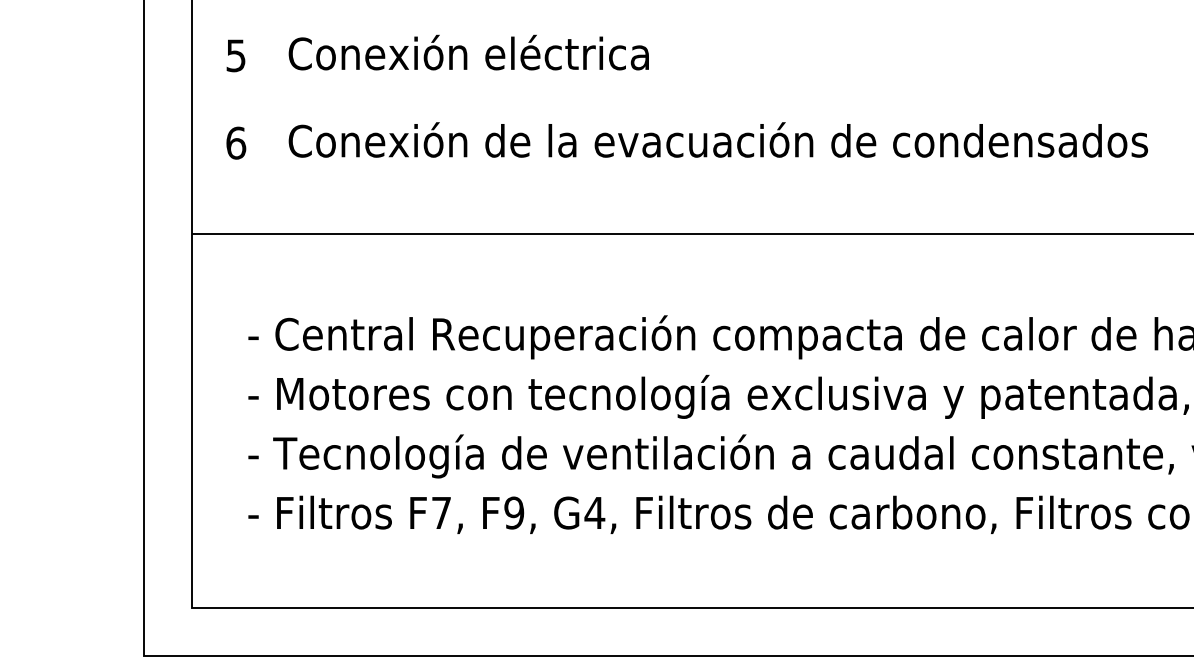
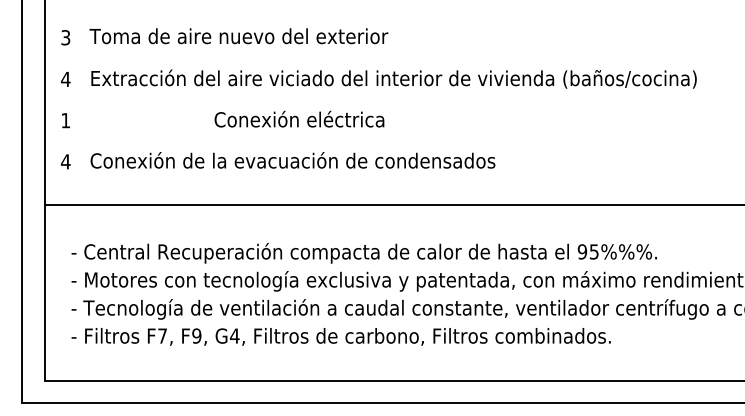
text: (468, 51) -> (299, 118), moved
text: (235, 55) -> (65, 120), 5 -> 1
text: (235, 142) -> (65, 161), 6 -> 4

